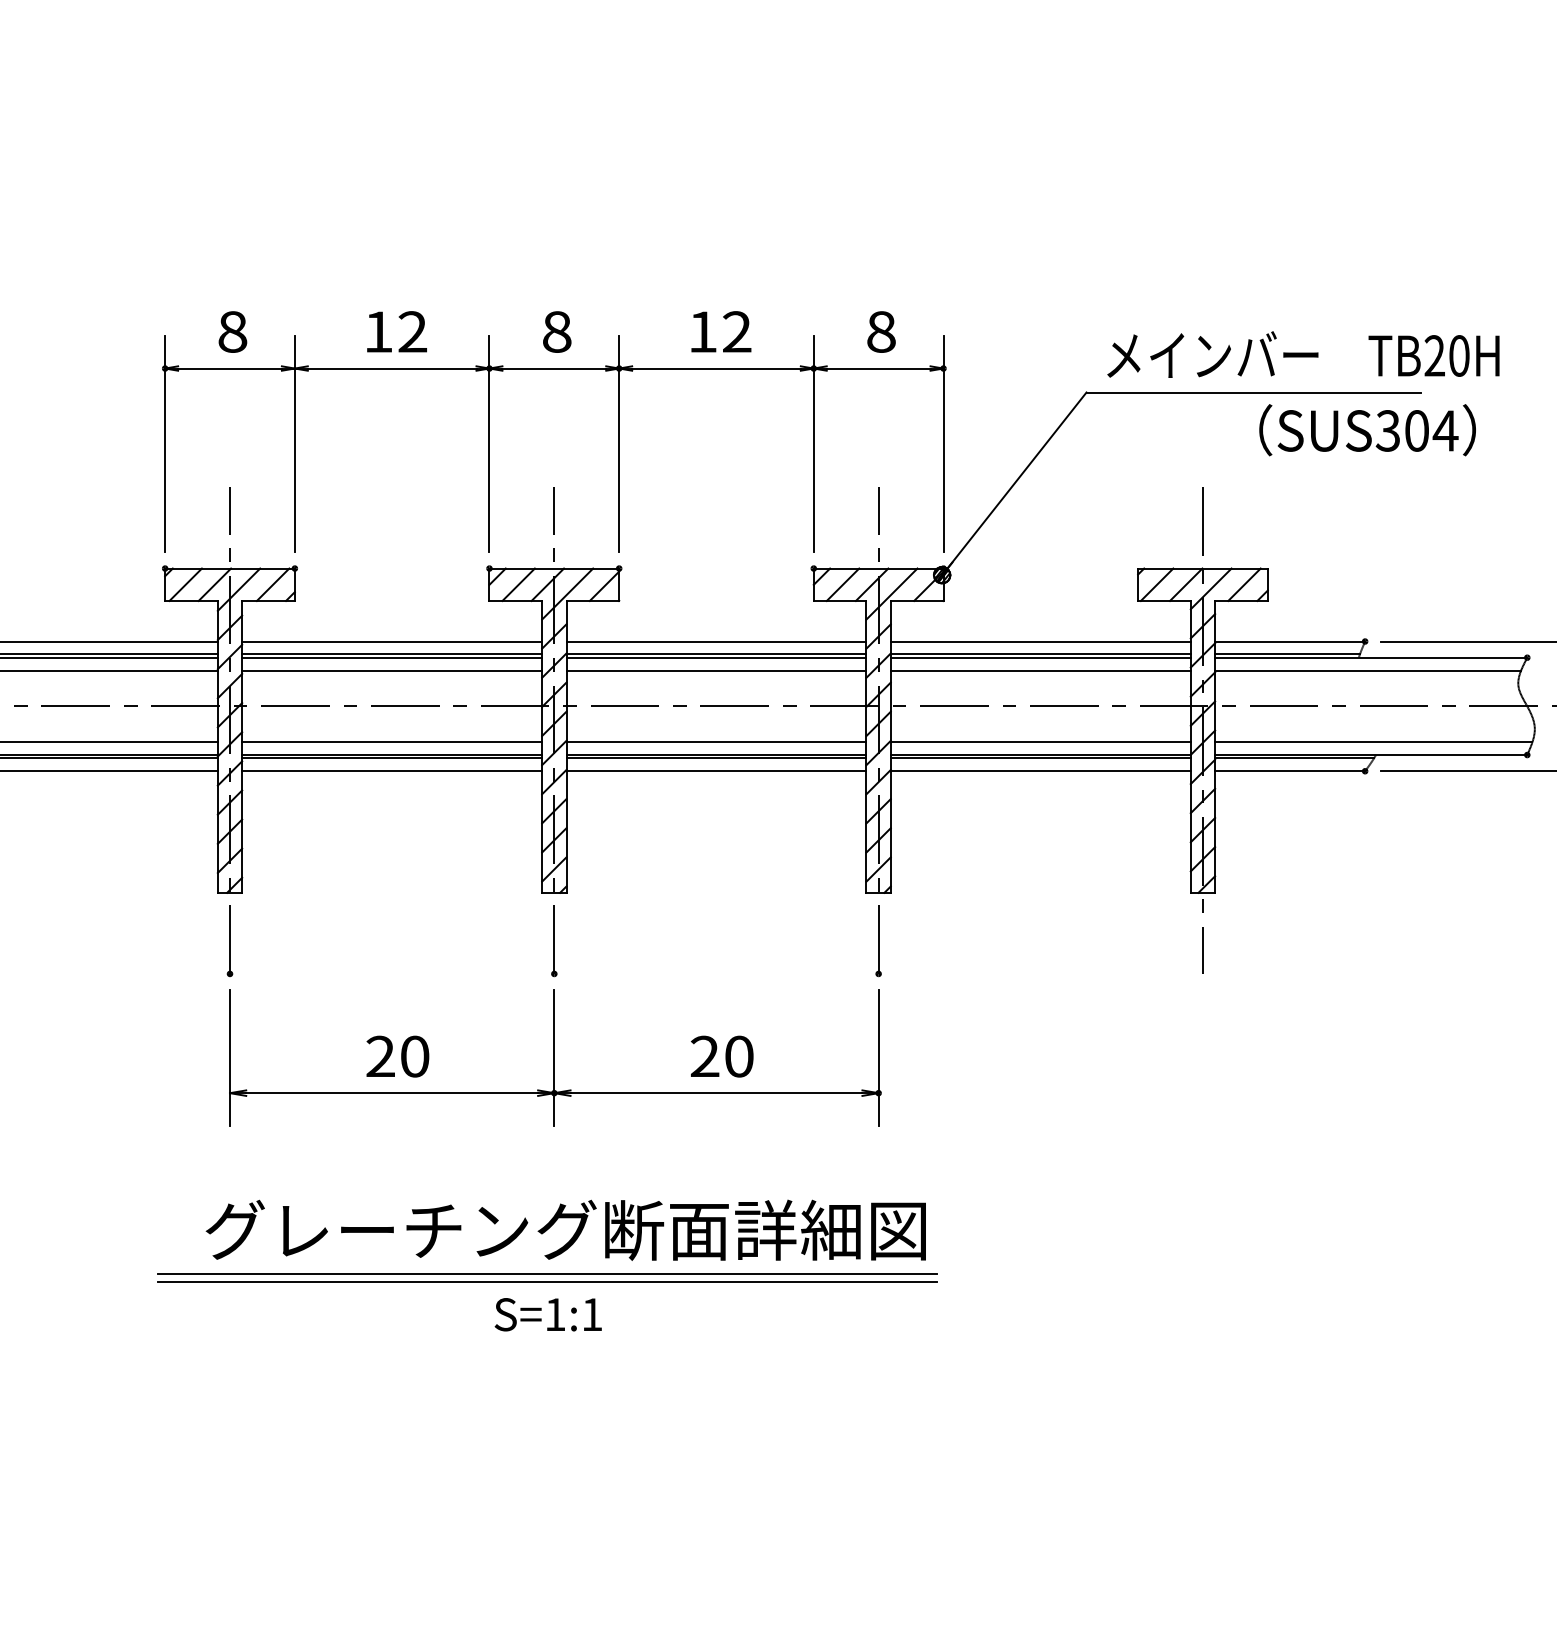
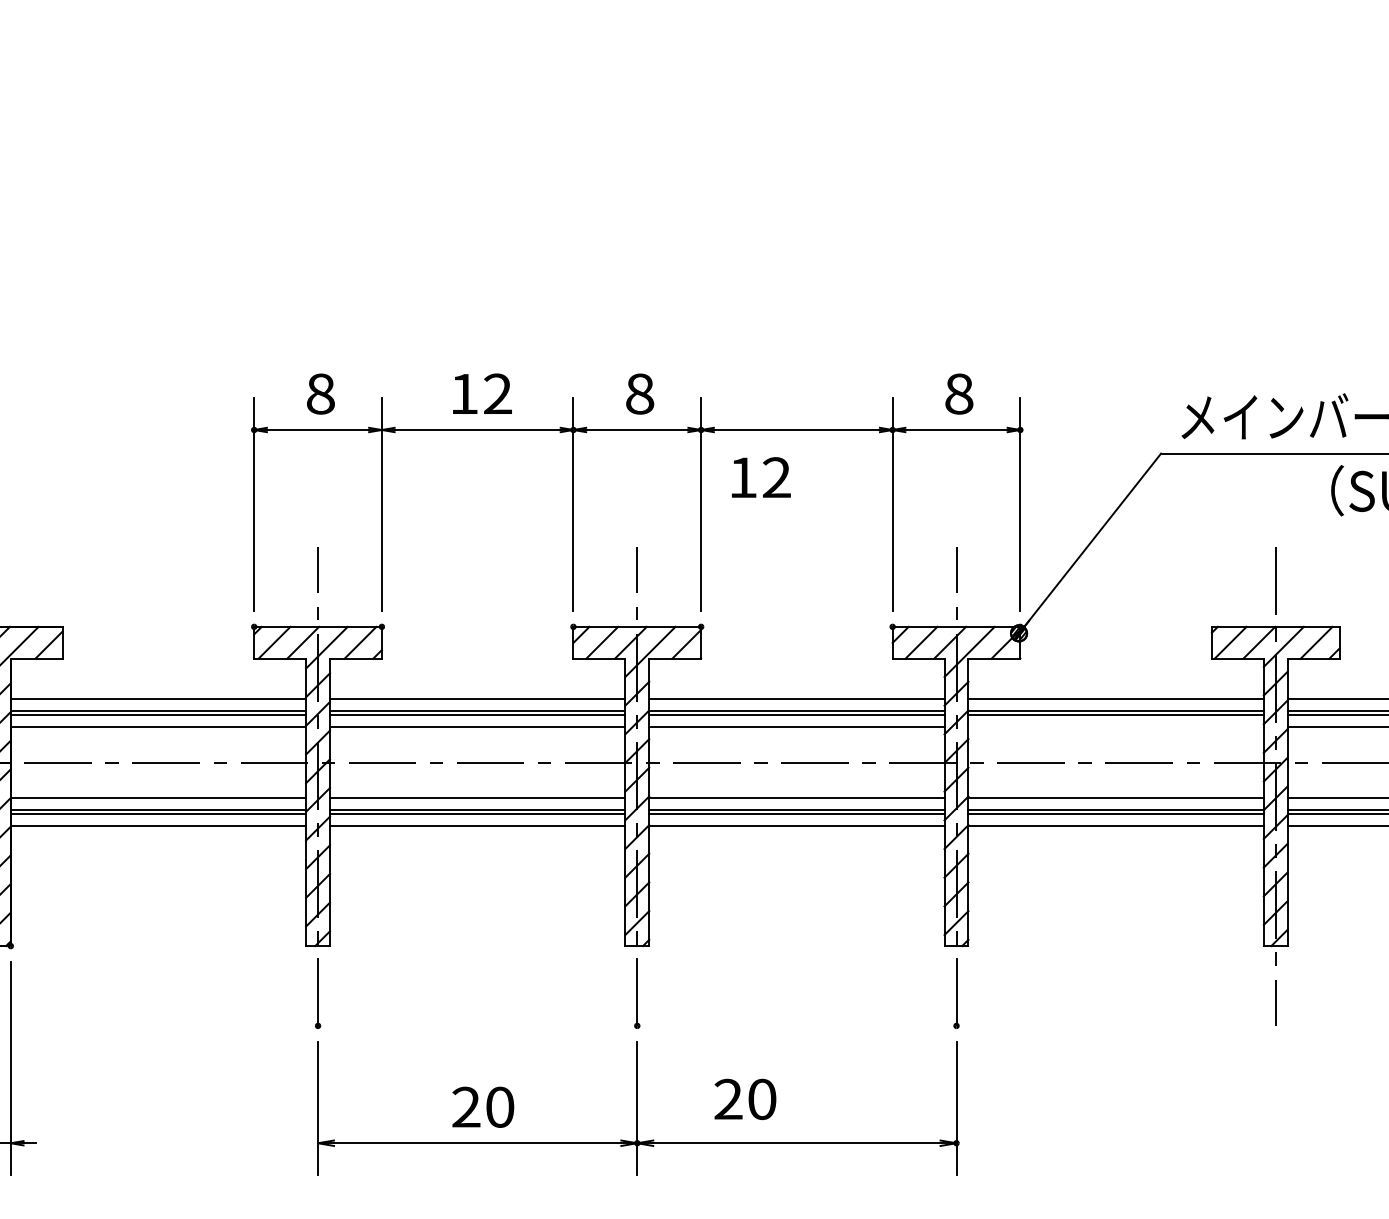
text: (721, 331) -> (761, 477), moved
line: (1040, 670) -> (1115, 727), removed
text: (722, 1056) -> (745, 1099), moved

